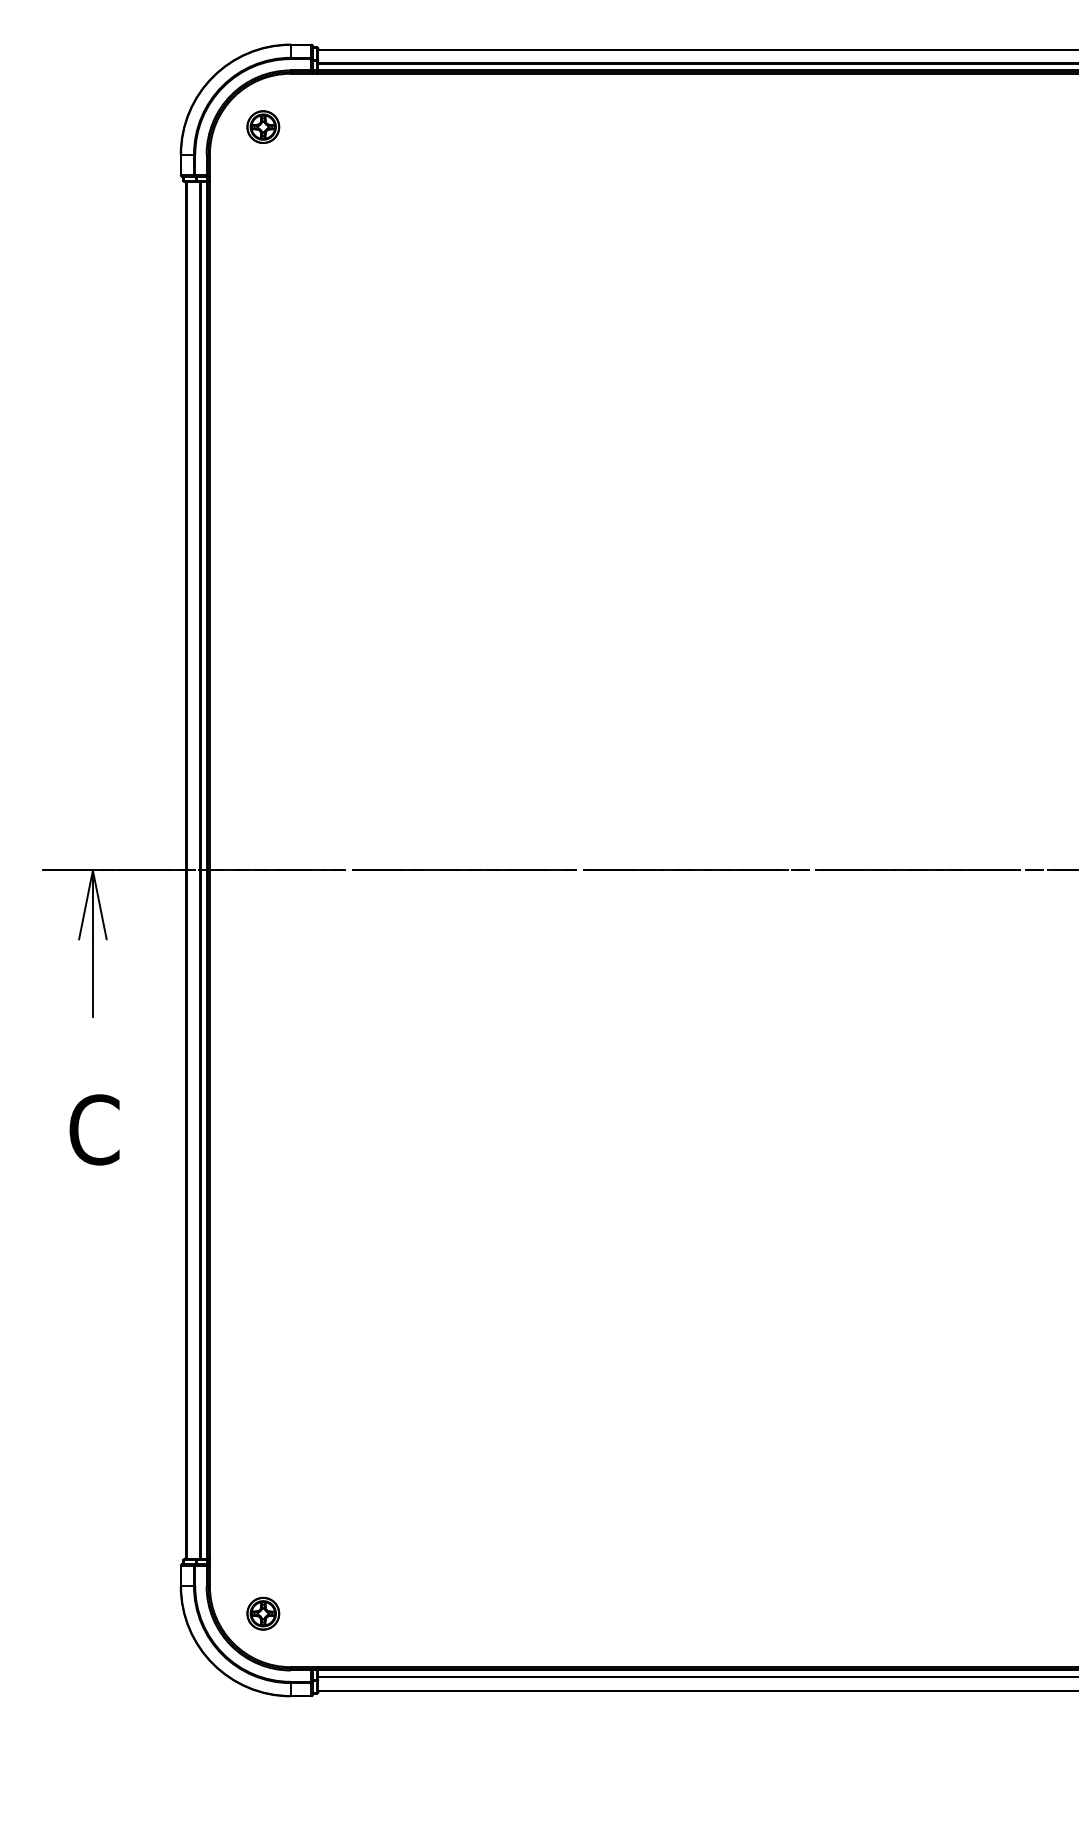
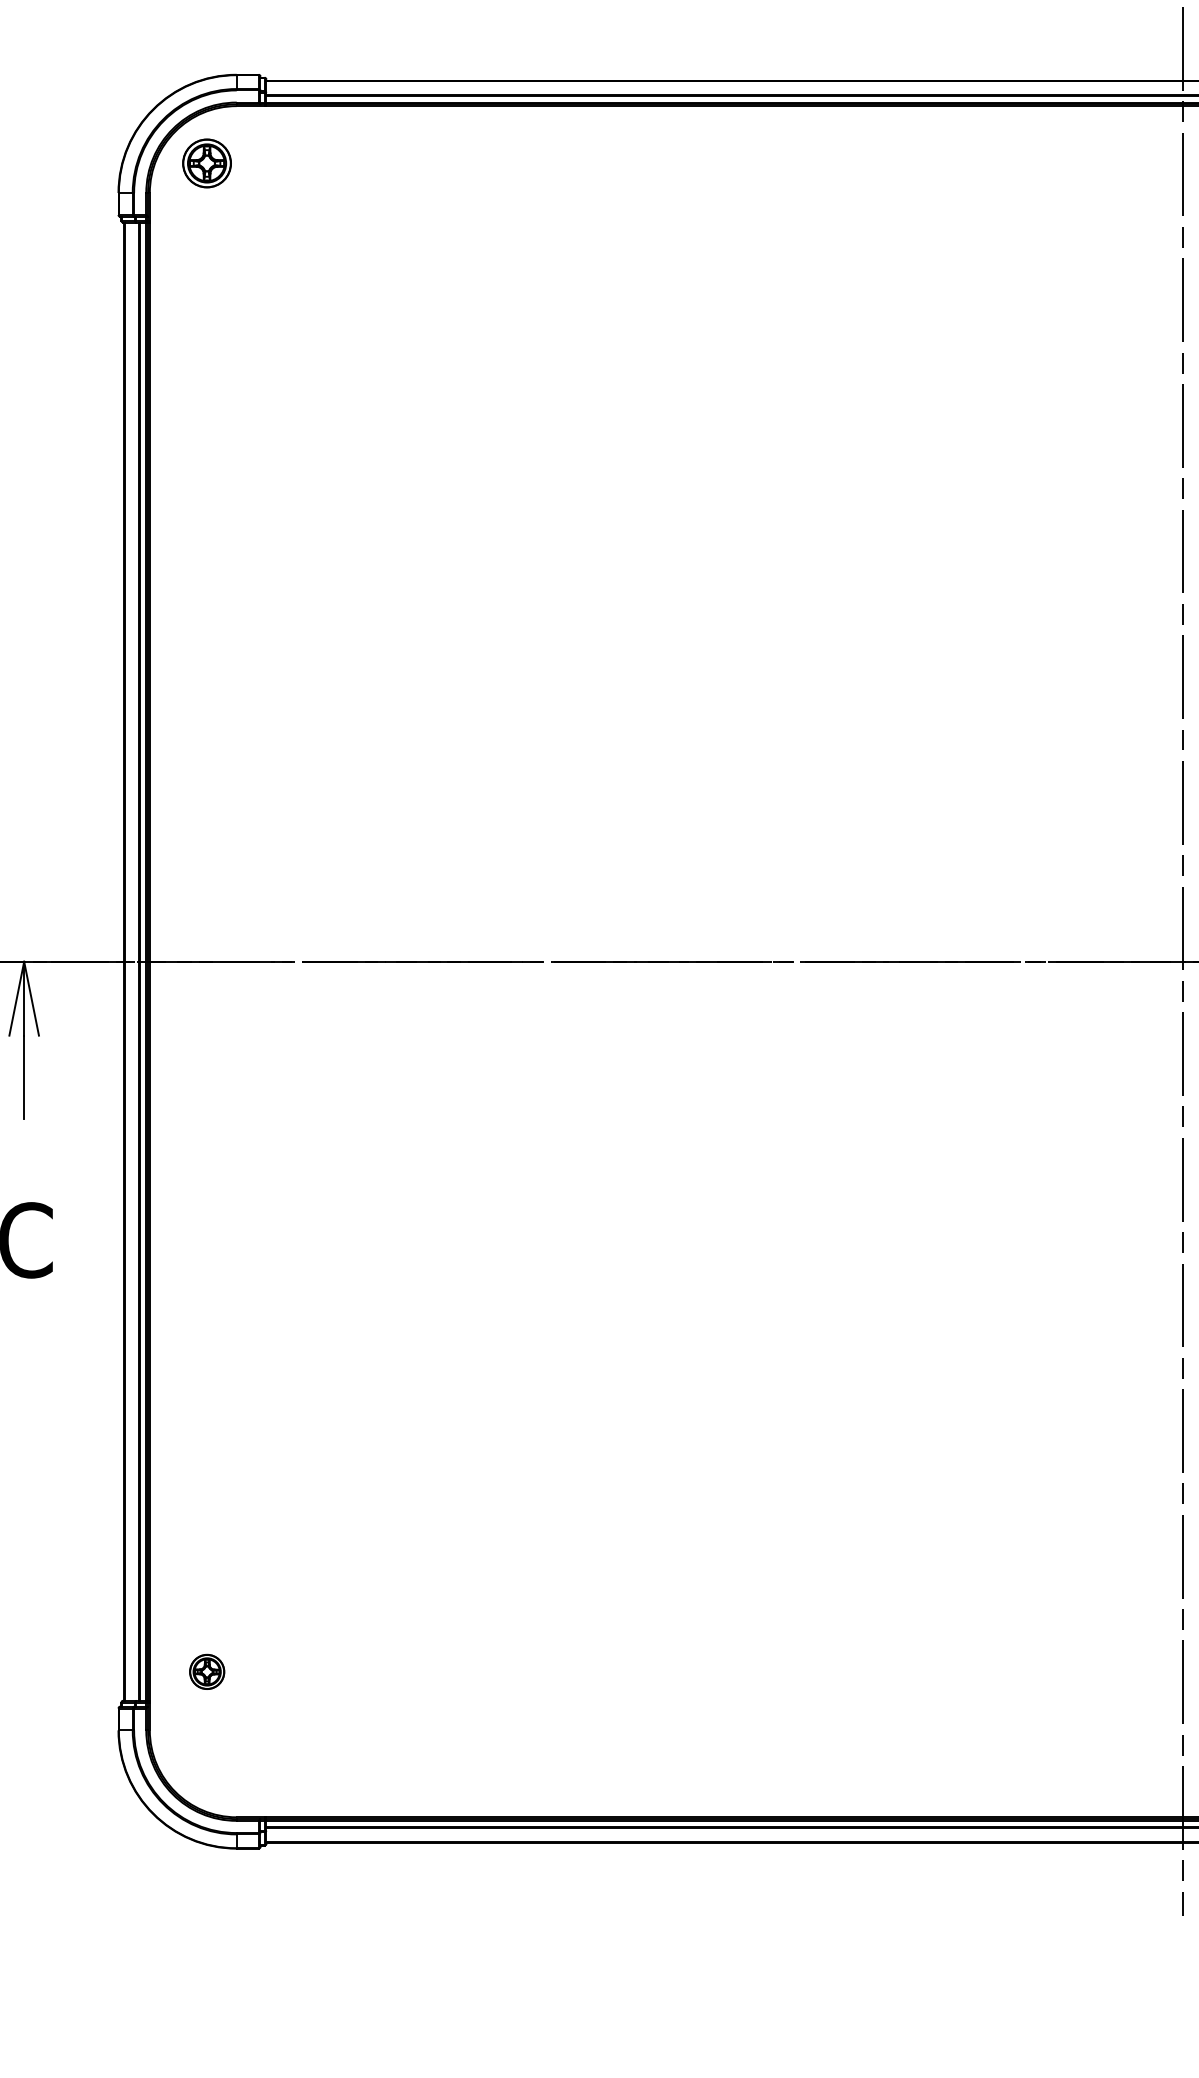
part: (263, 127) -> (207, 163), size x1.4
part: (263, 1613) -> (207, 1671), moved

